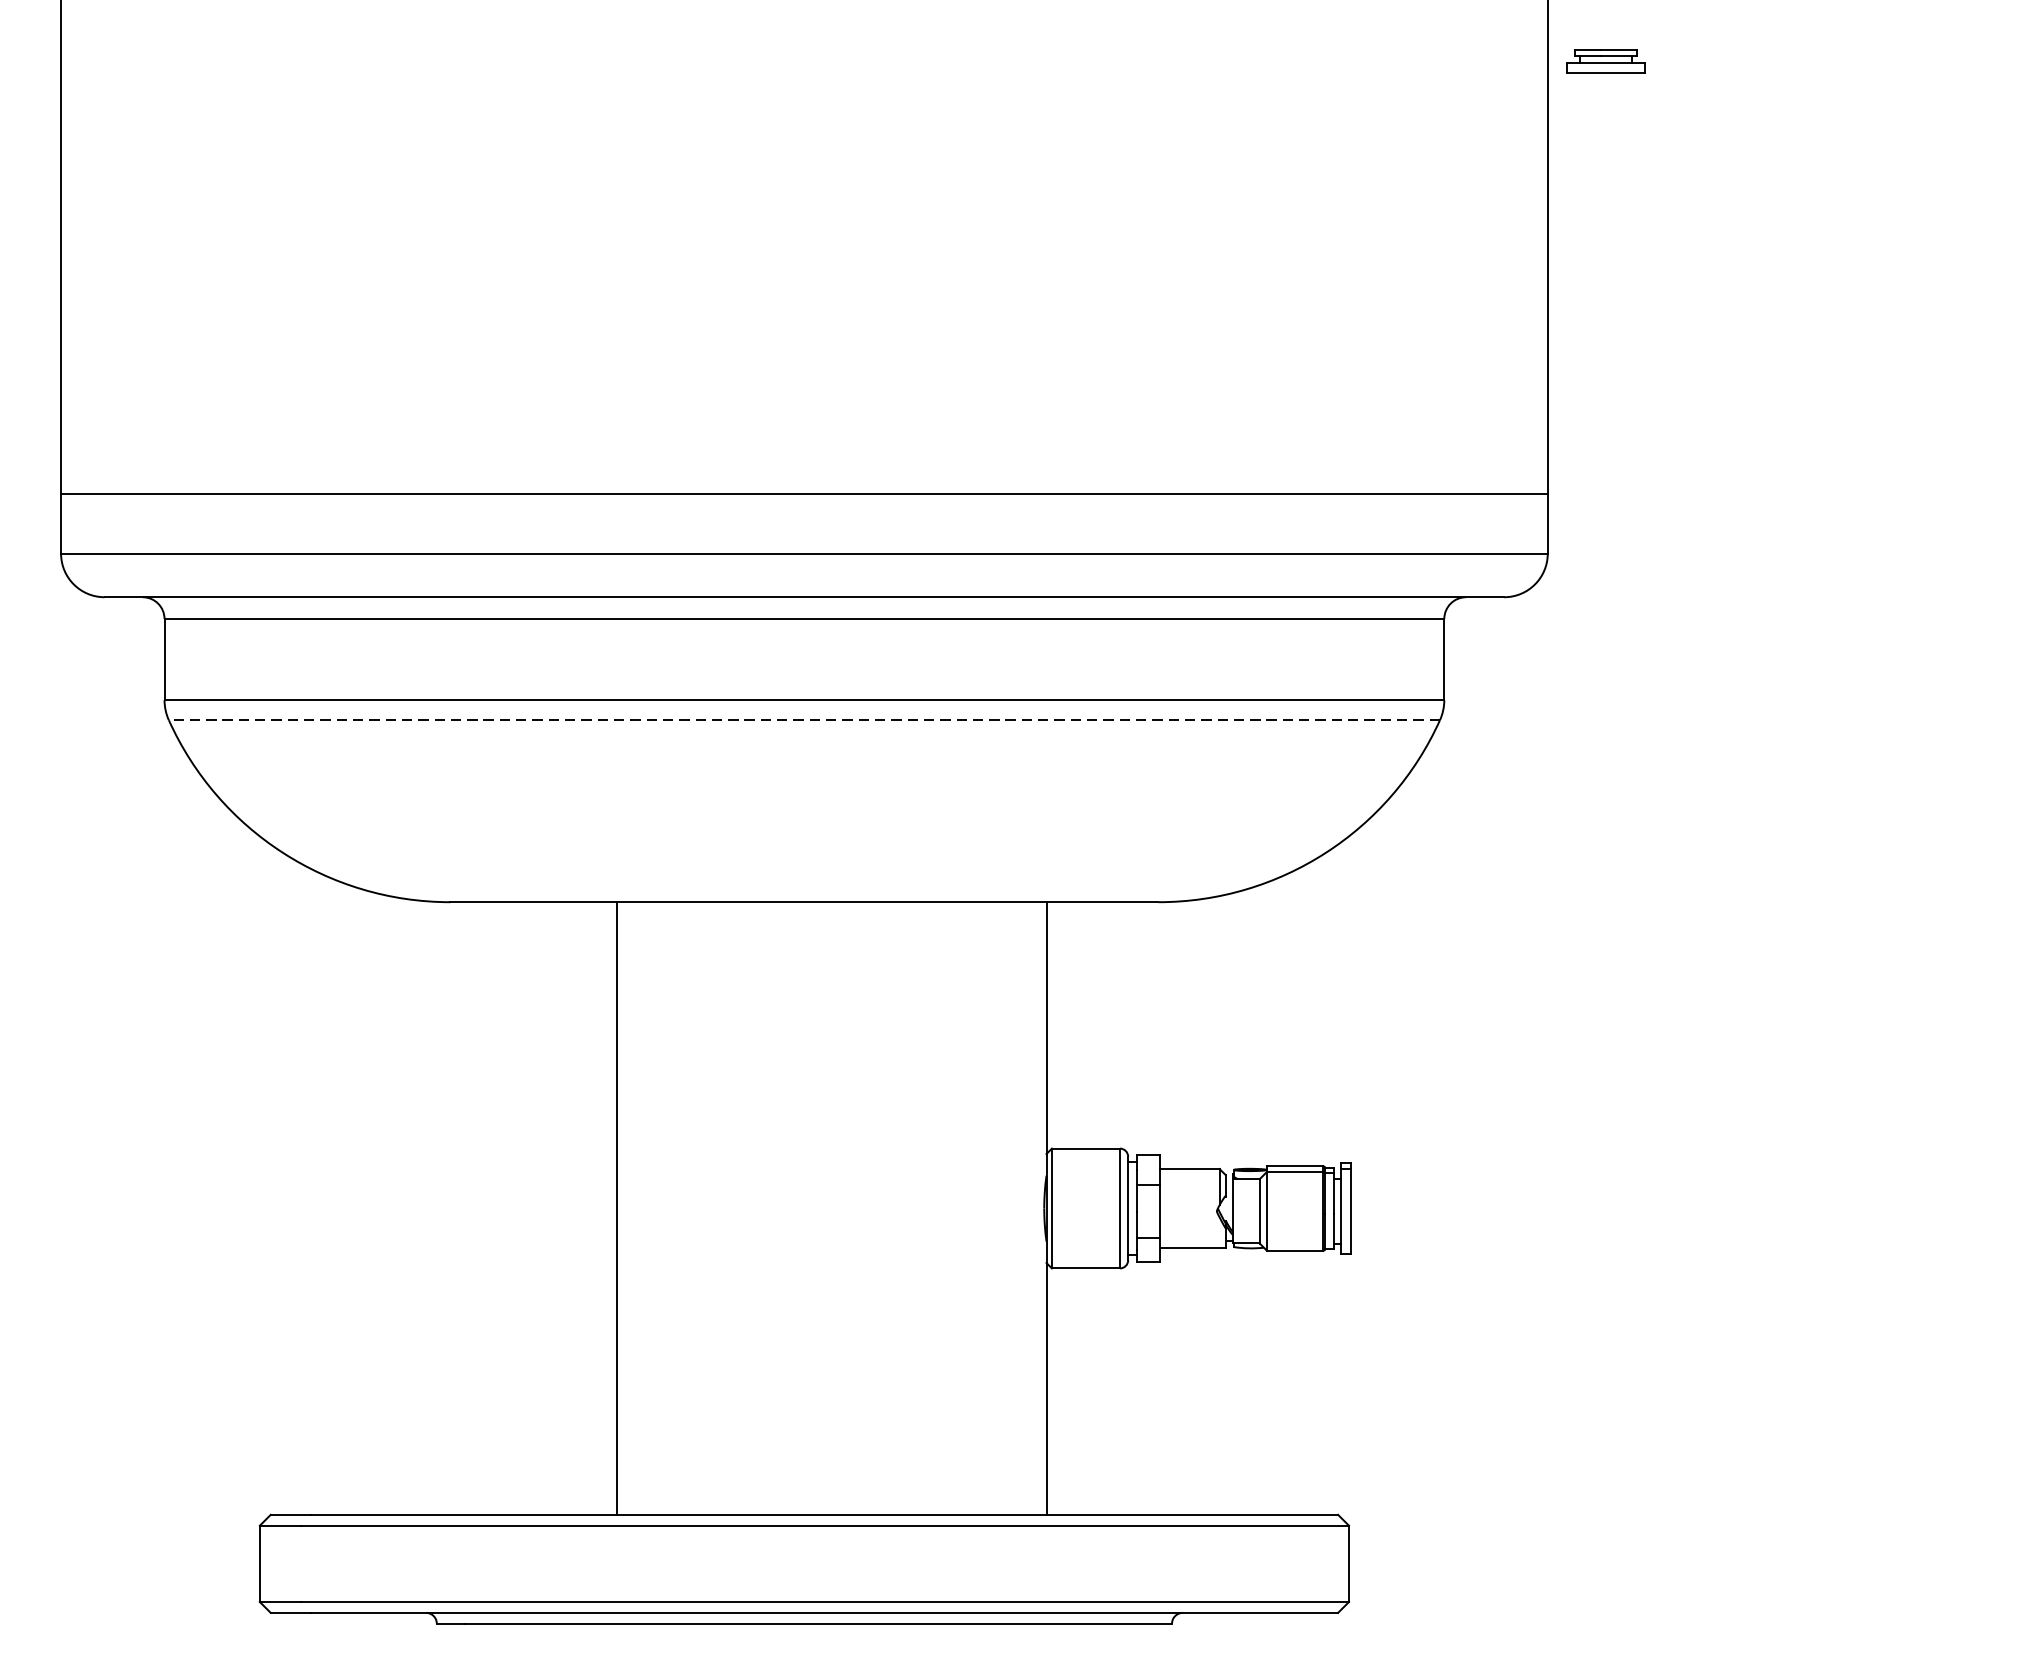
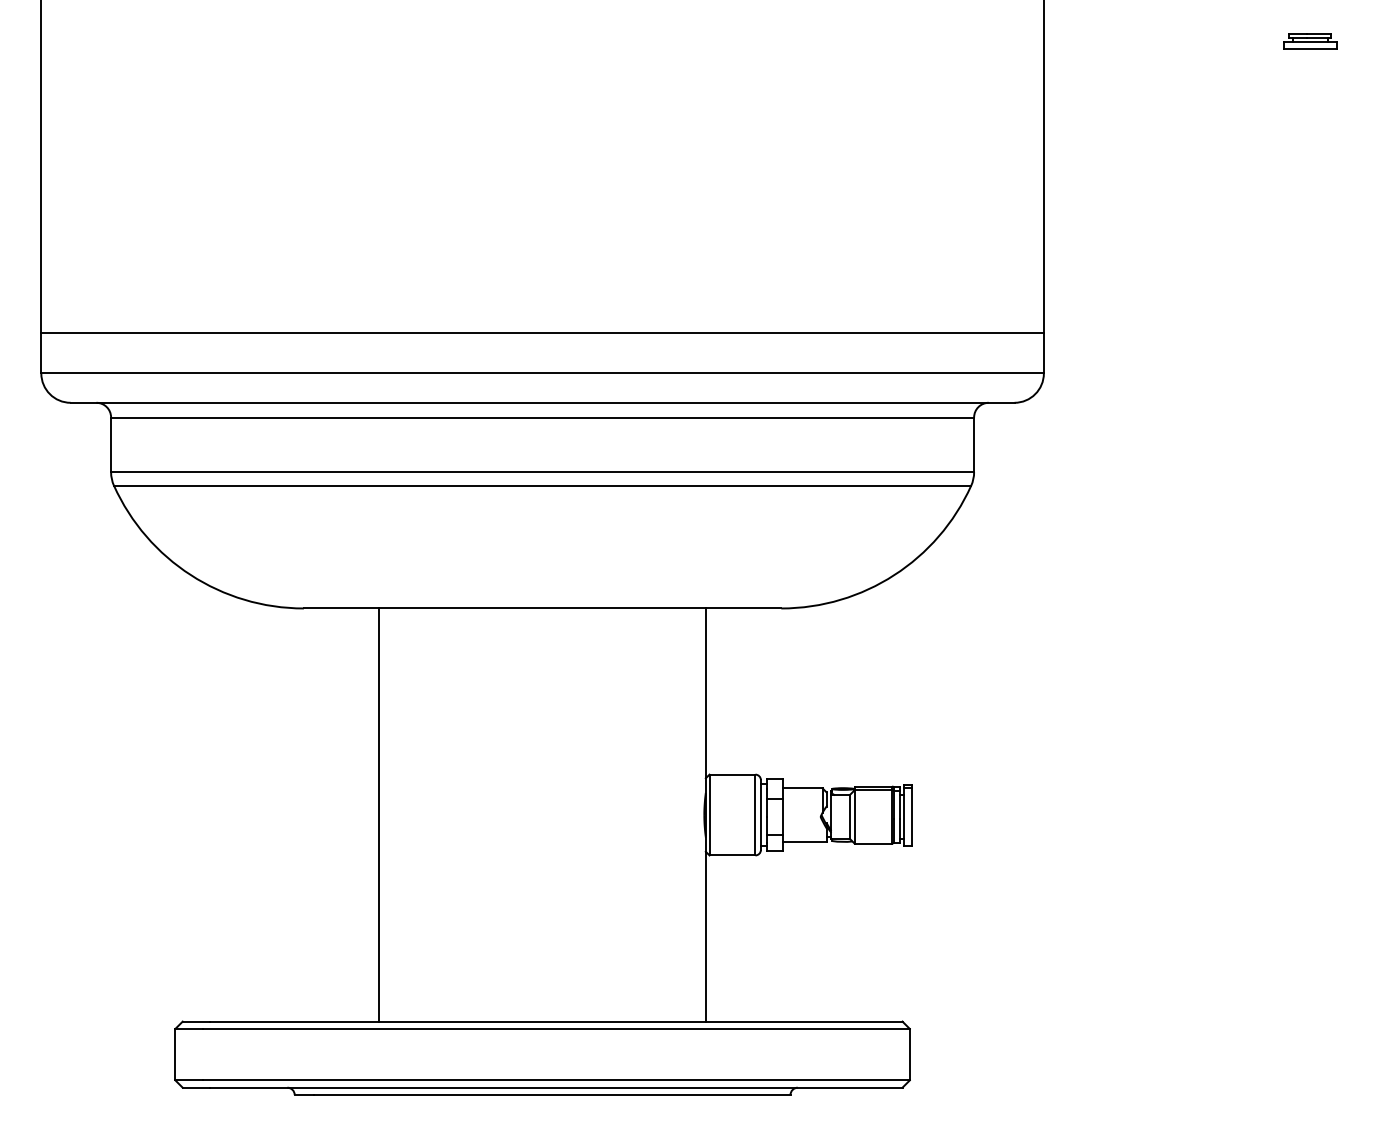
part: (1606, 61) -> (1310, 41), moved
line: (804, 719) -> (542, 485), dashed -> solid
line: (617, 1207) -> (379, 814), moved

